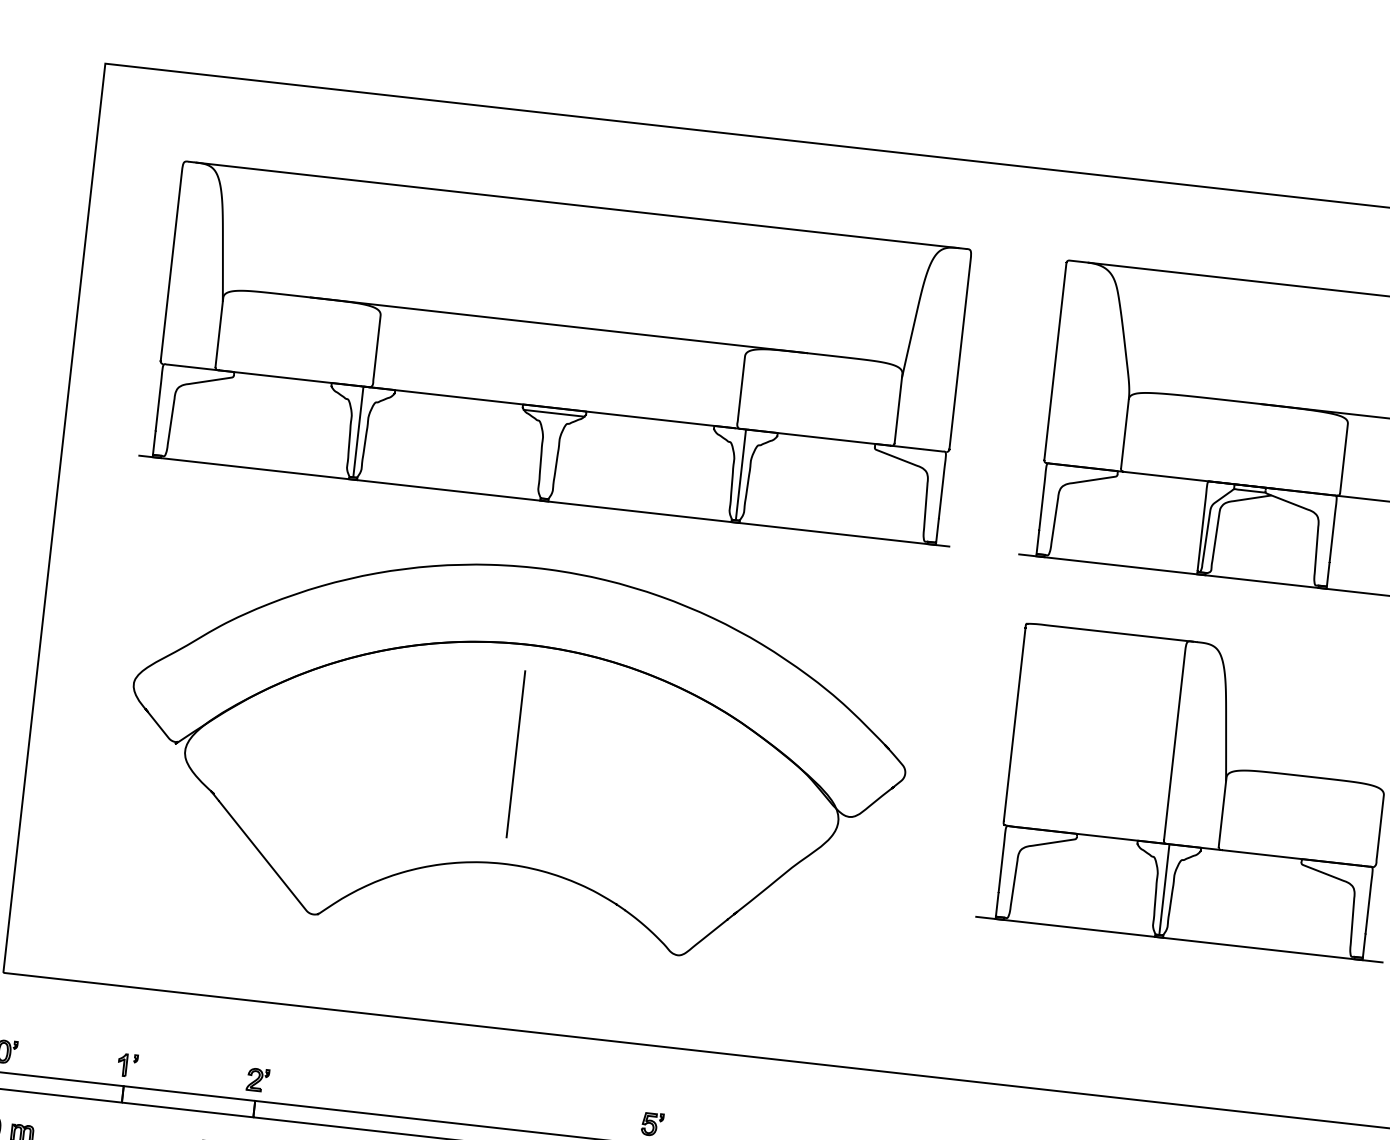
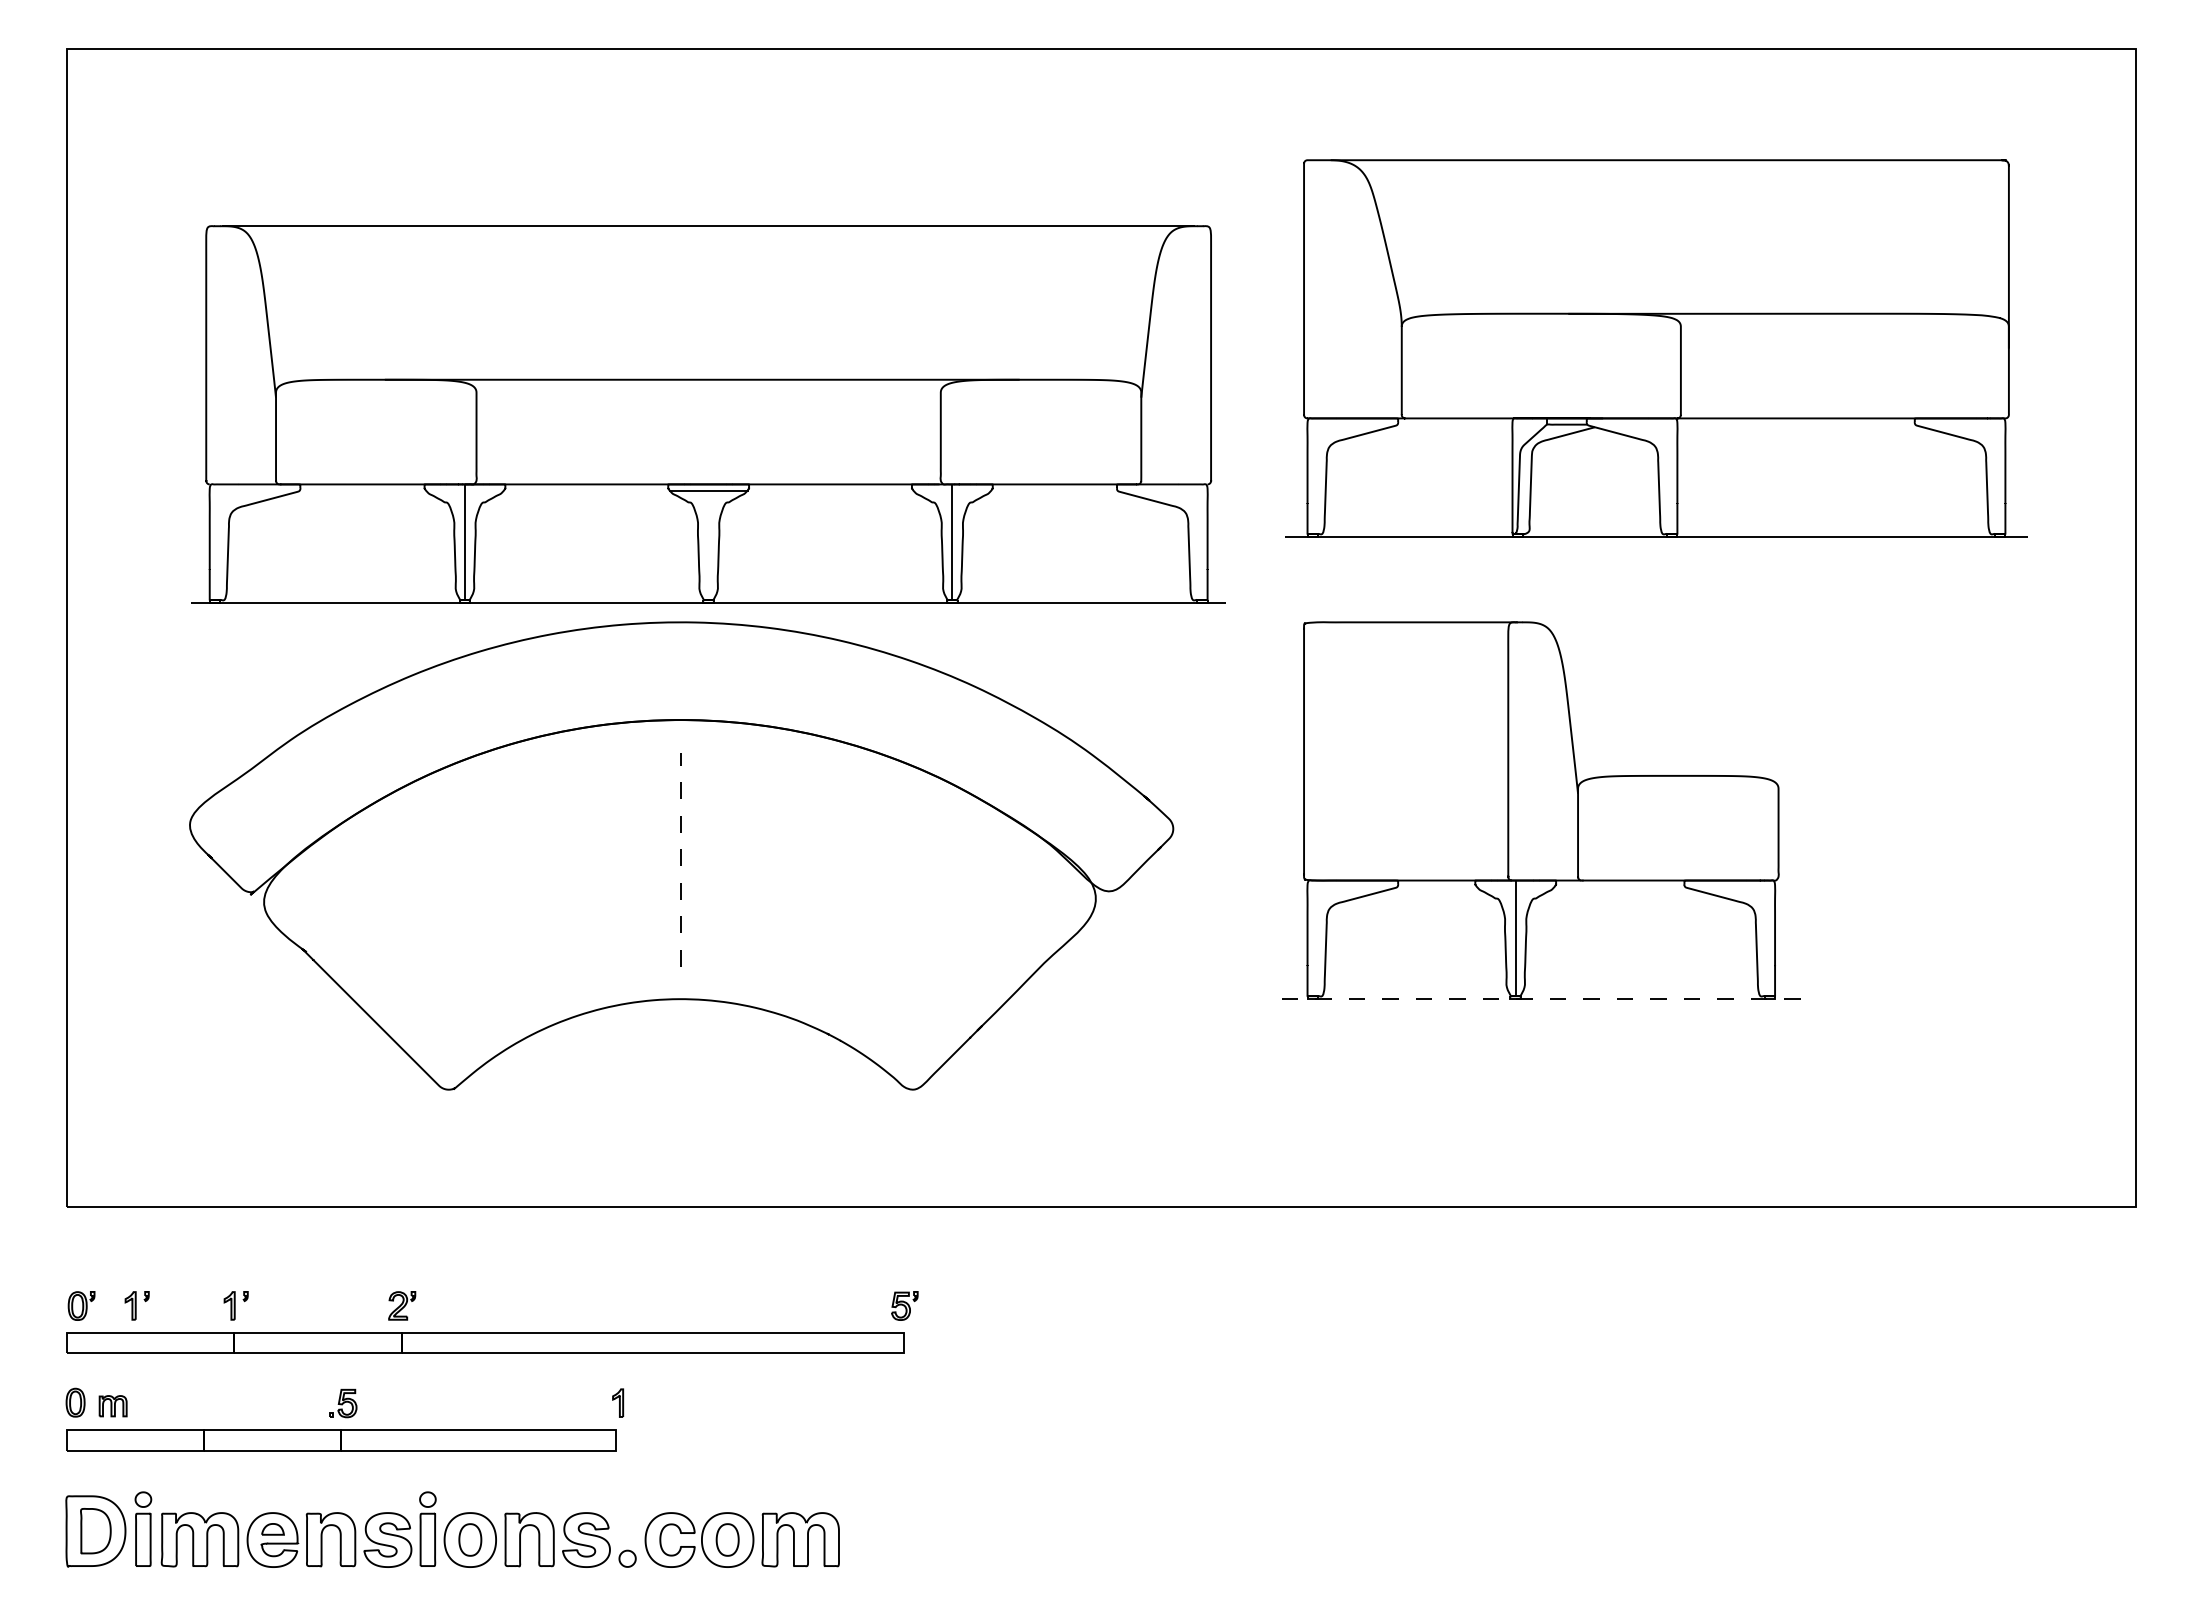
part: (560, 353) -> (708, 414), moved
line: (515, 754) -> (680, 859), solid -> dashed
line: (1180, 939) -> (1542, 999), solid -> dashed
part: (49, 1056) -> (136, 1305), added

